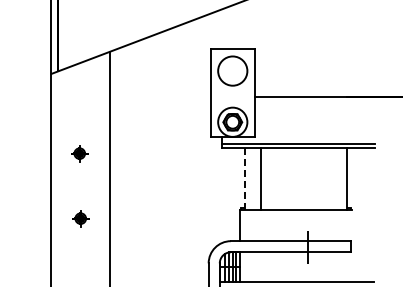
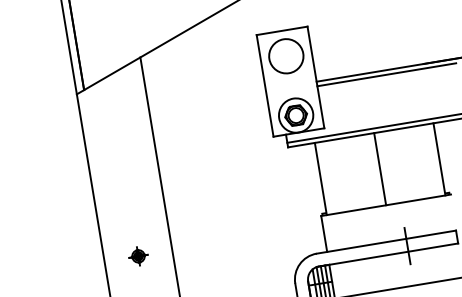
line: (314, 100) -> (386, 74), added
part: (79, 153) -> (124, 181), removed
line: (244, 178) -> (320, 178), dashed -> solid
line: (260, 178) -> (379, 168), moved

